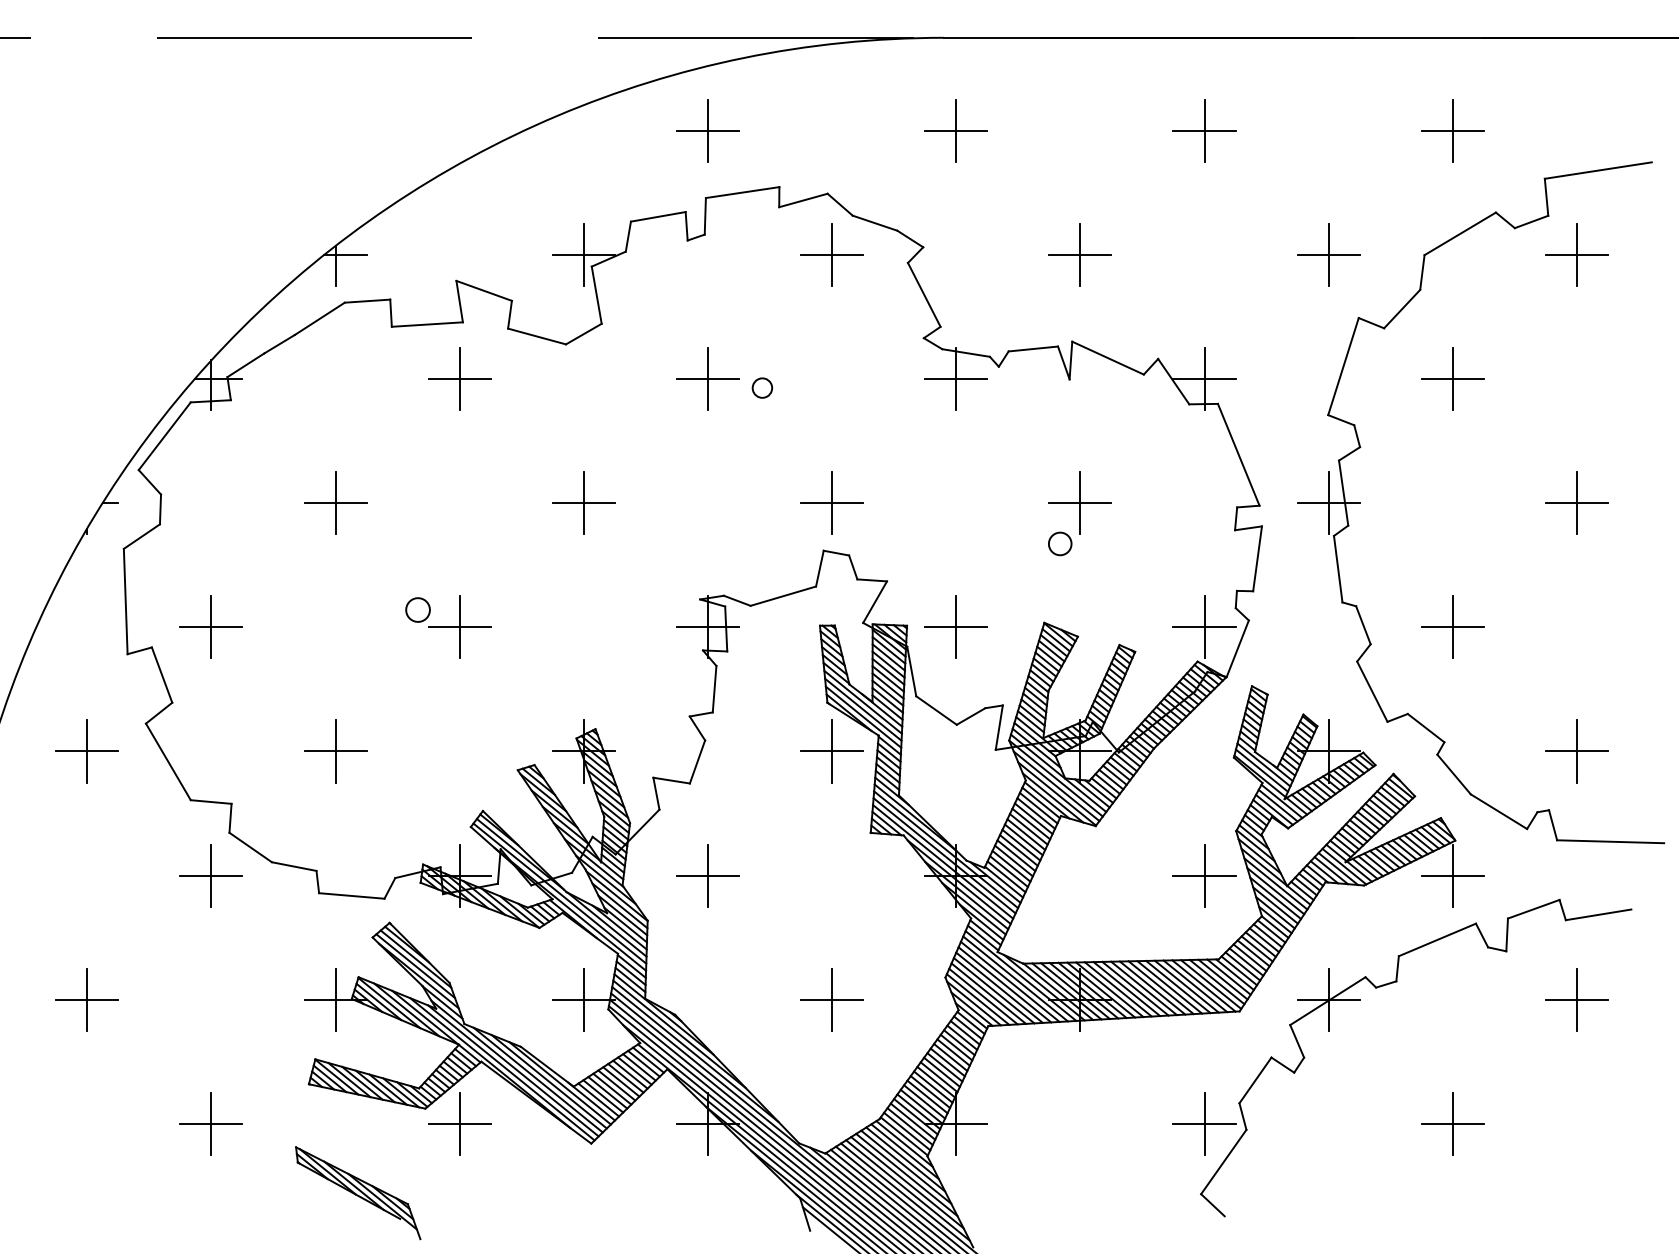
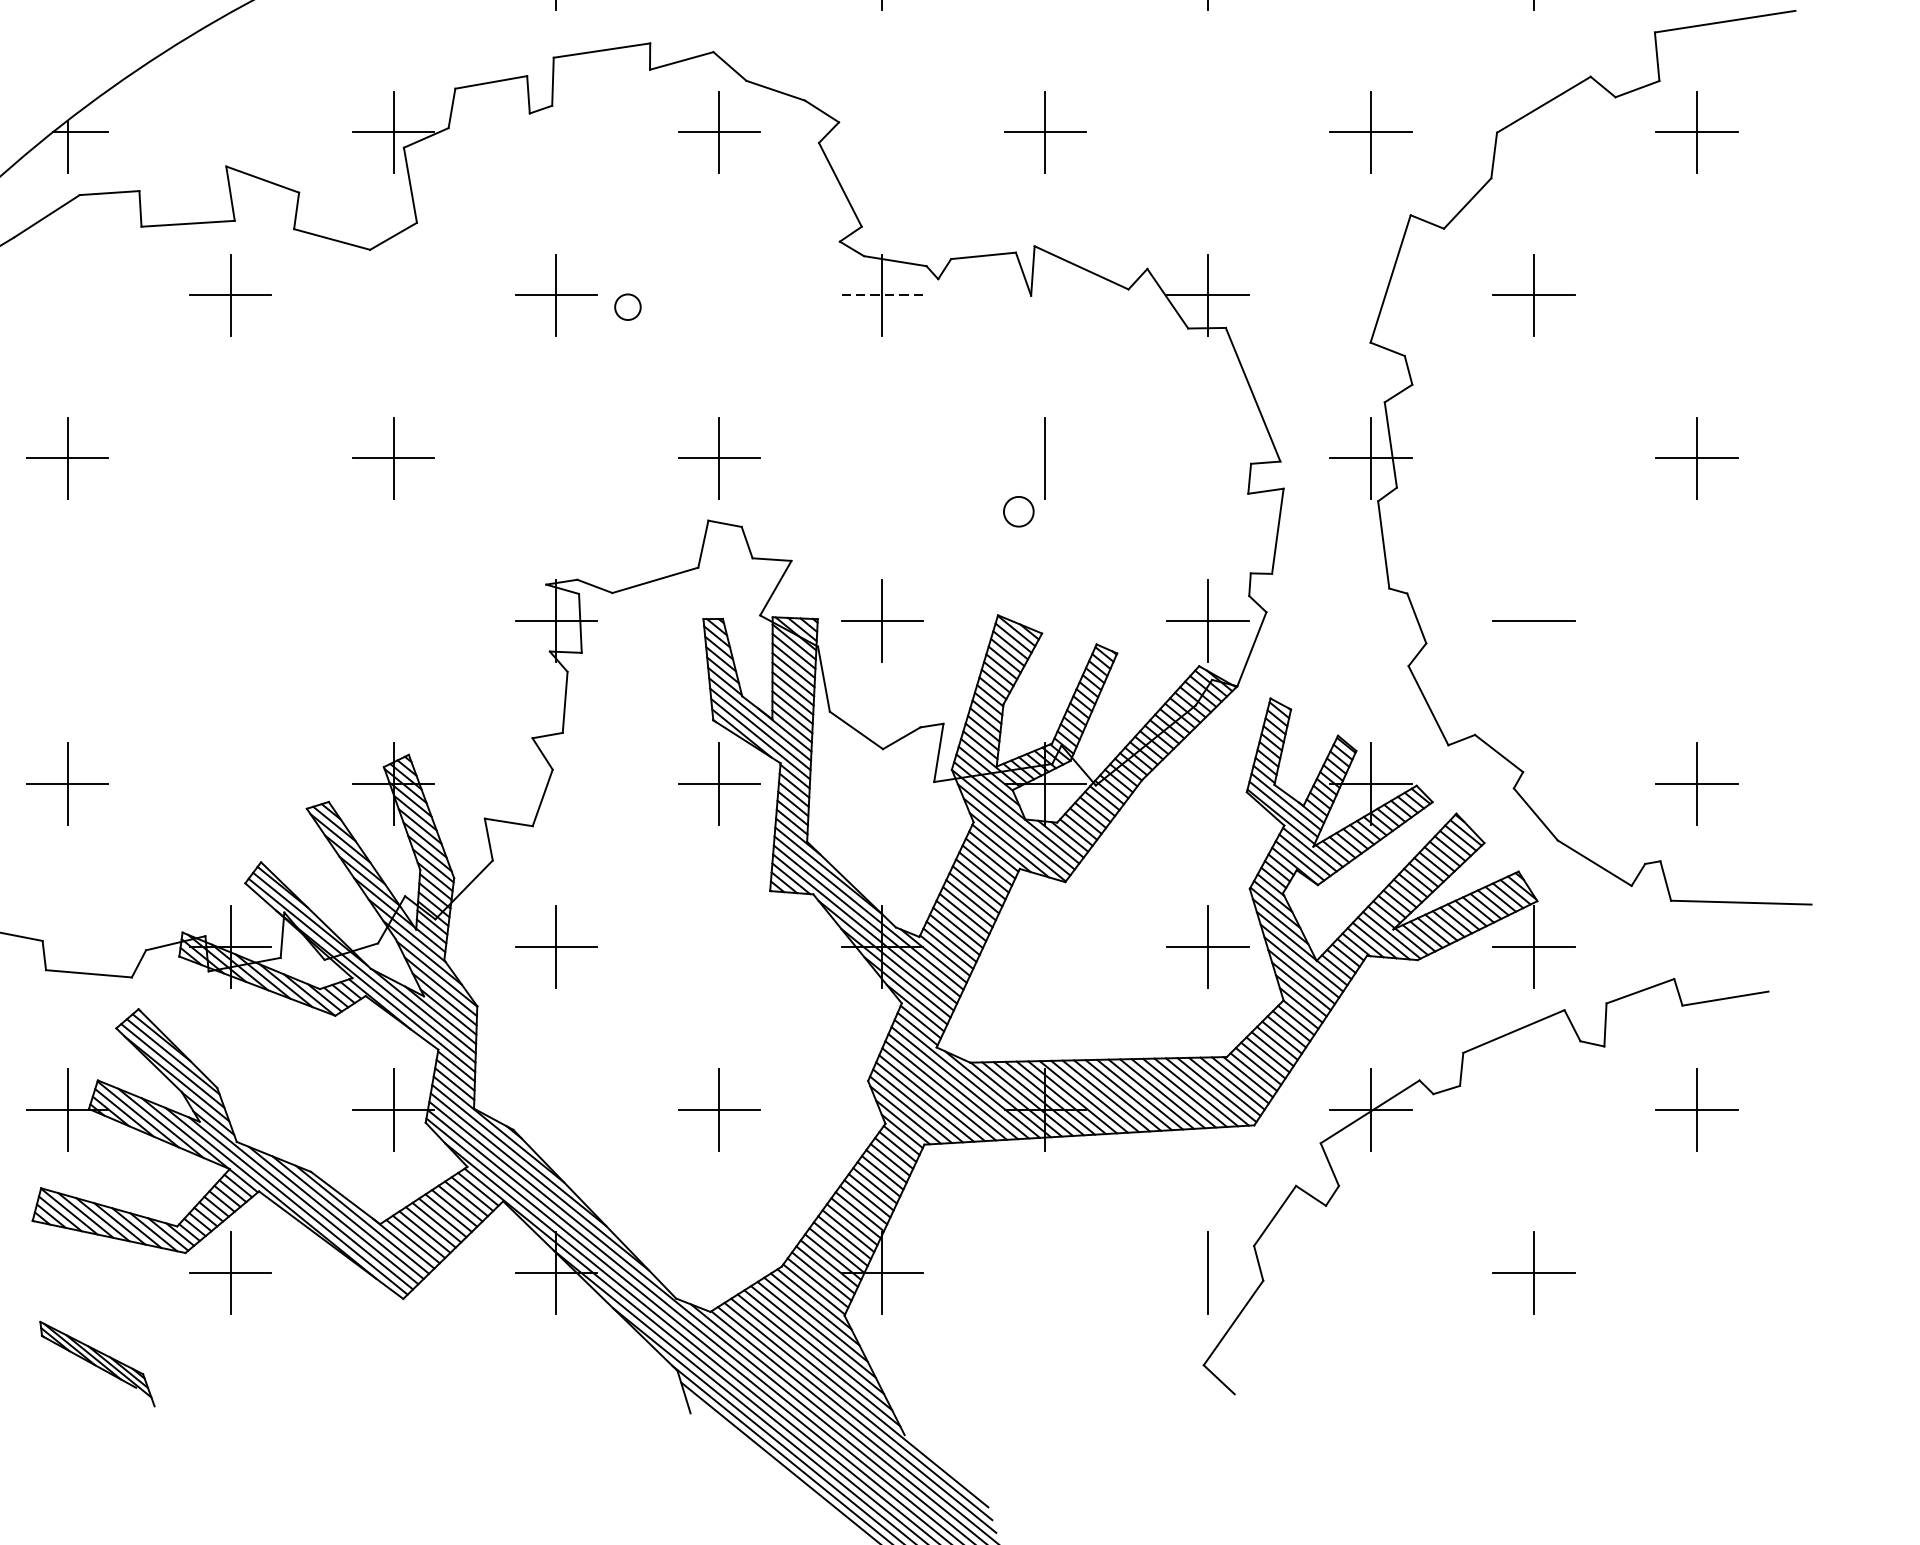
line: (956, 379) -> (882, 295), solid -> dashed
line: (1080, 503) -> (1045, 458), removed
part: (448, 626) -> (215, 620), removed
line: (1452, 627) -> (1533, 621), removed
line: (1204, 1123) -> (1208, 1272), removed
part: (358, 1193) -> (97, 1364), size x0.7

